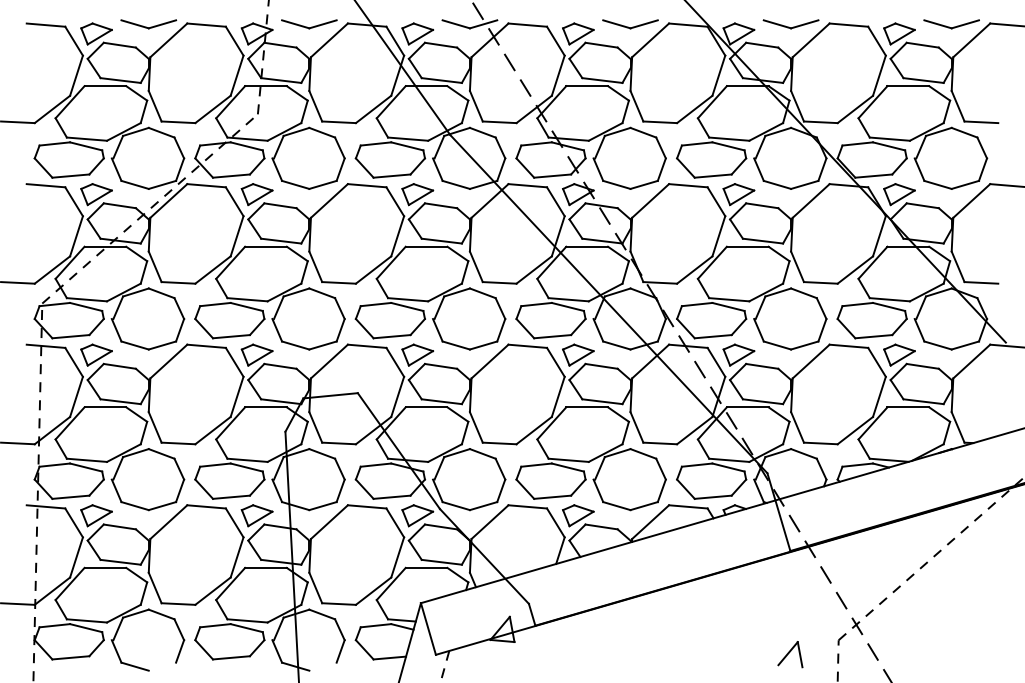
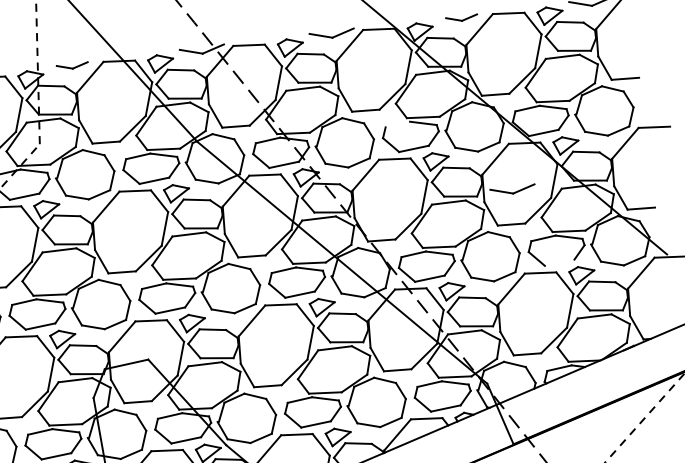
part: (309, 24) -> (72, 66), size x0.7
part: (790, 24) -> (461, 18), size x0.7
line: (696, 143) -> (397, 124), removed
part: (827, 241) -> (512, 190), added
line: (873, 336) -> (559, 262), removed

